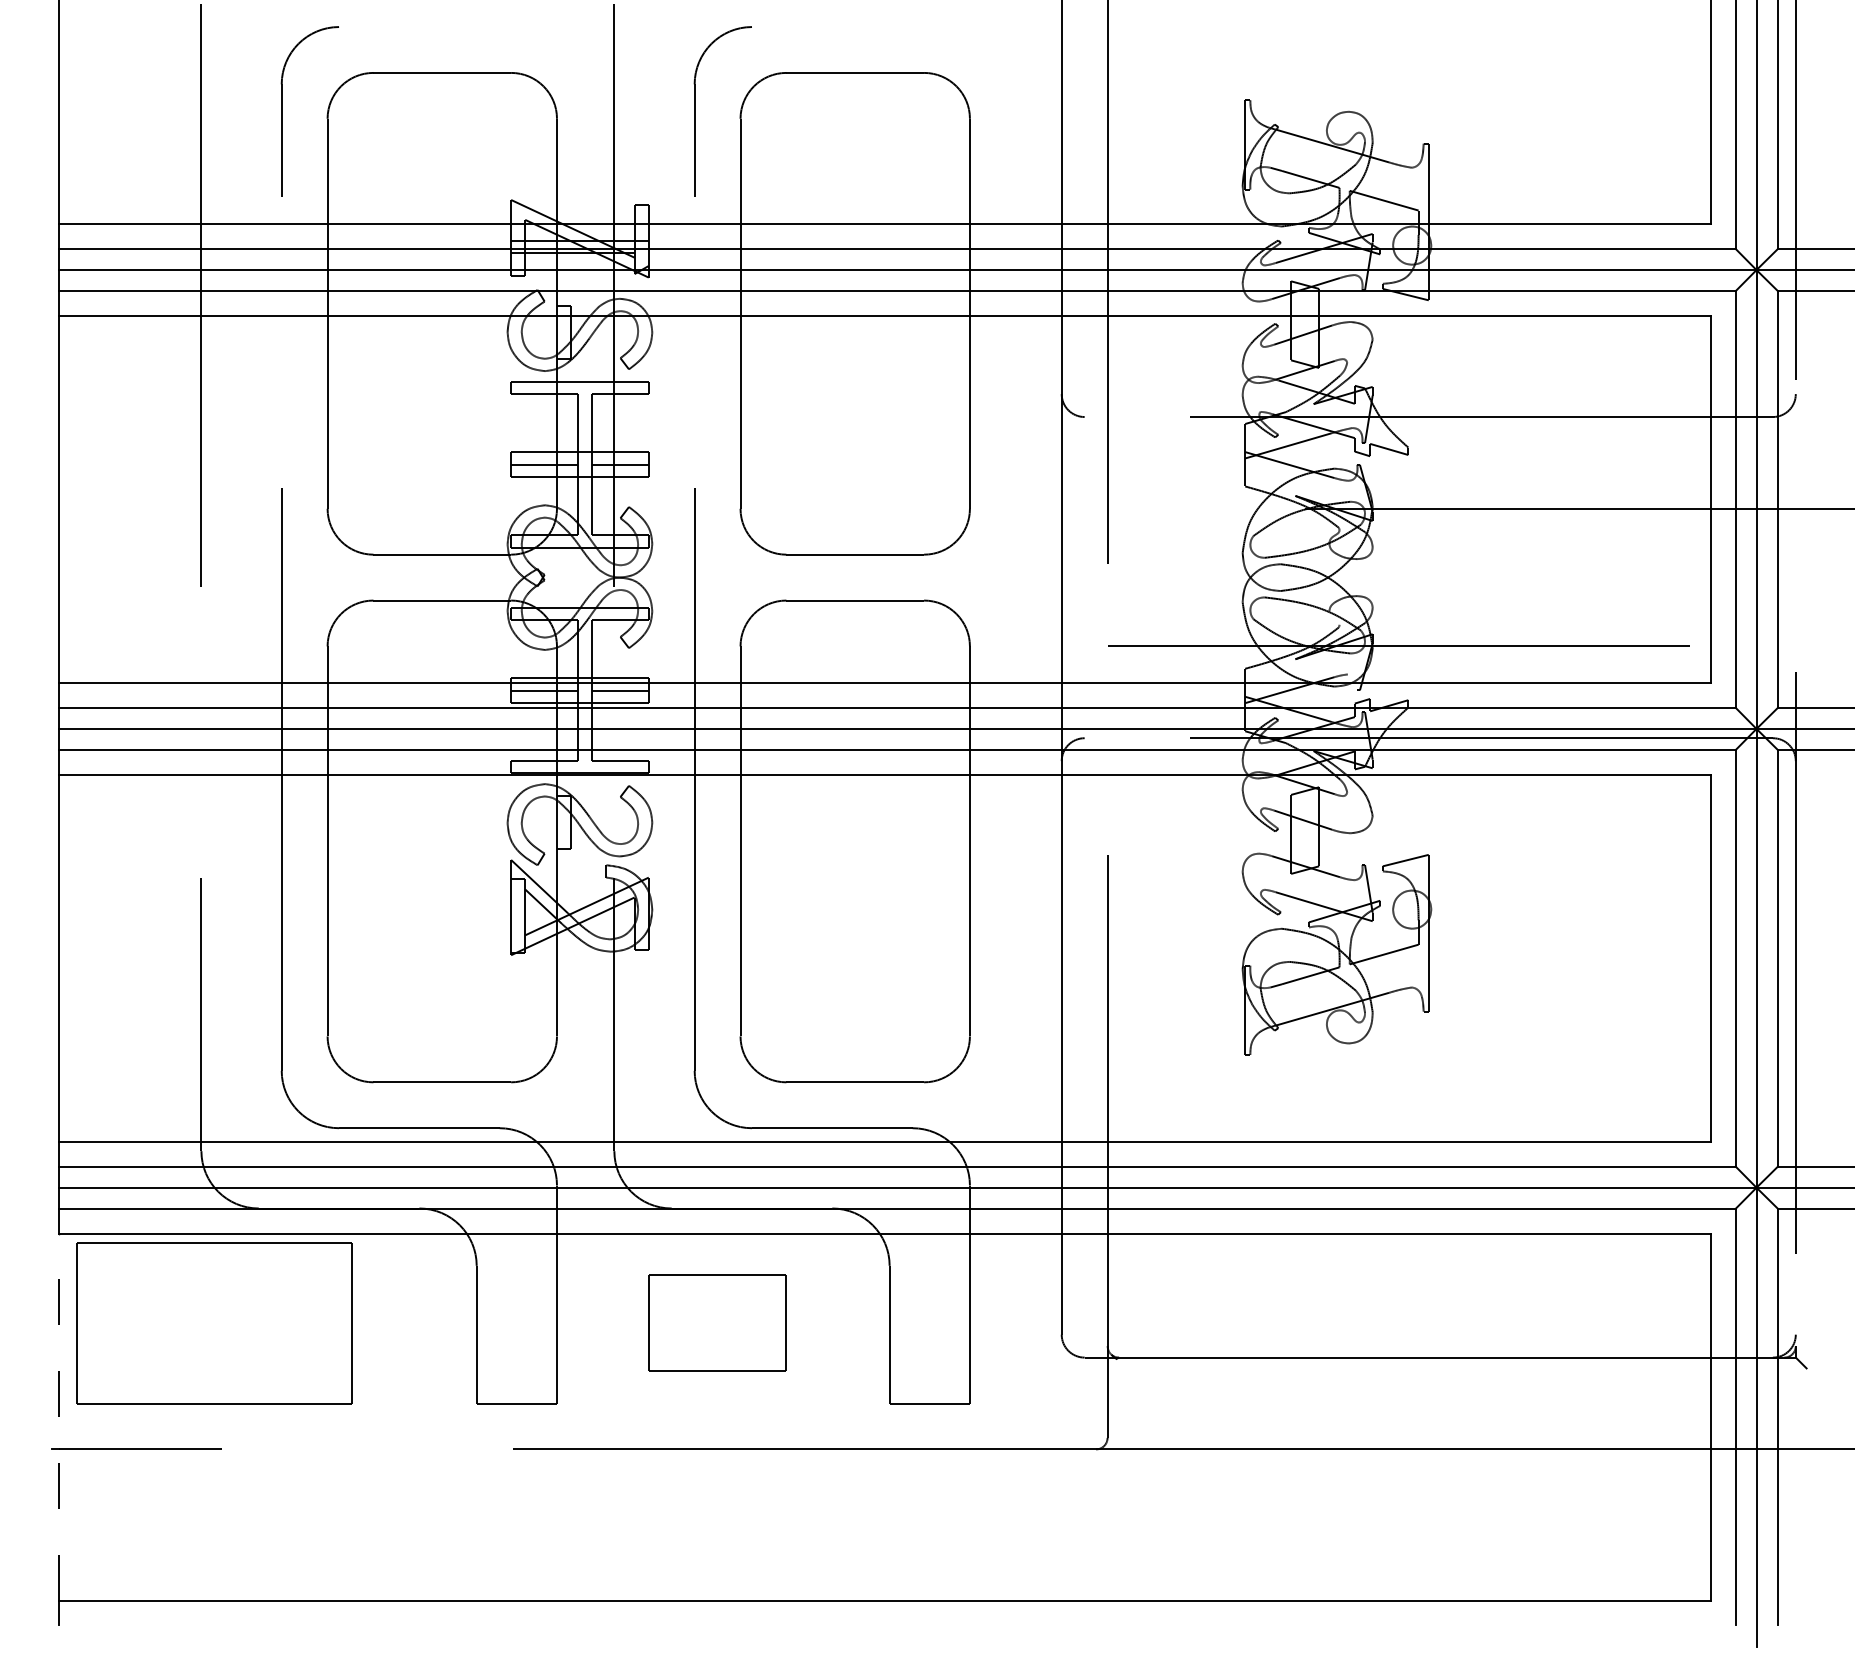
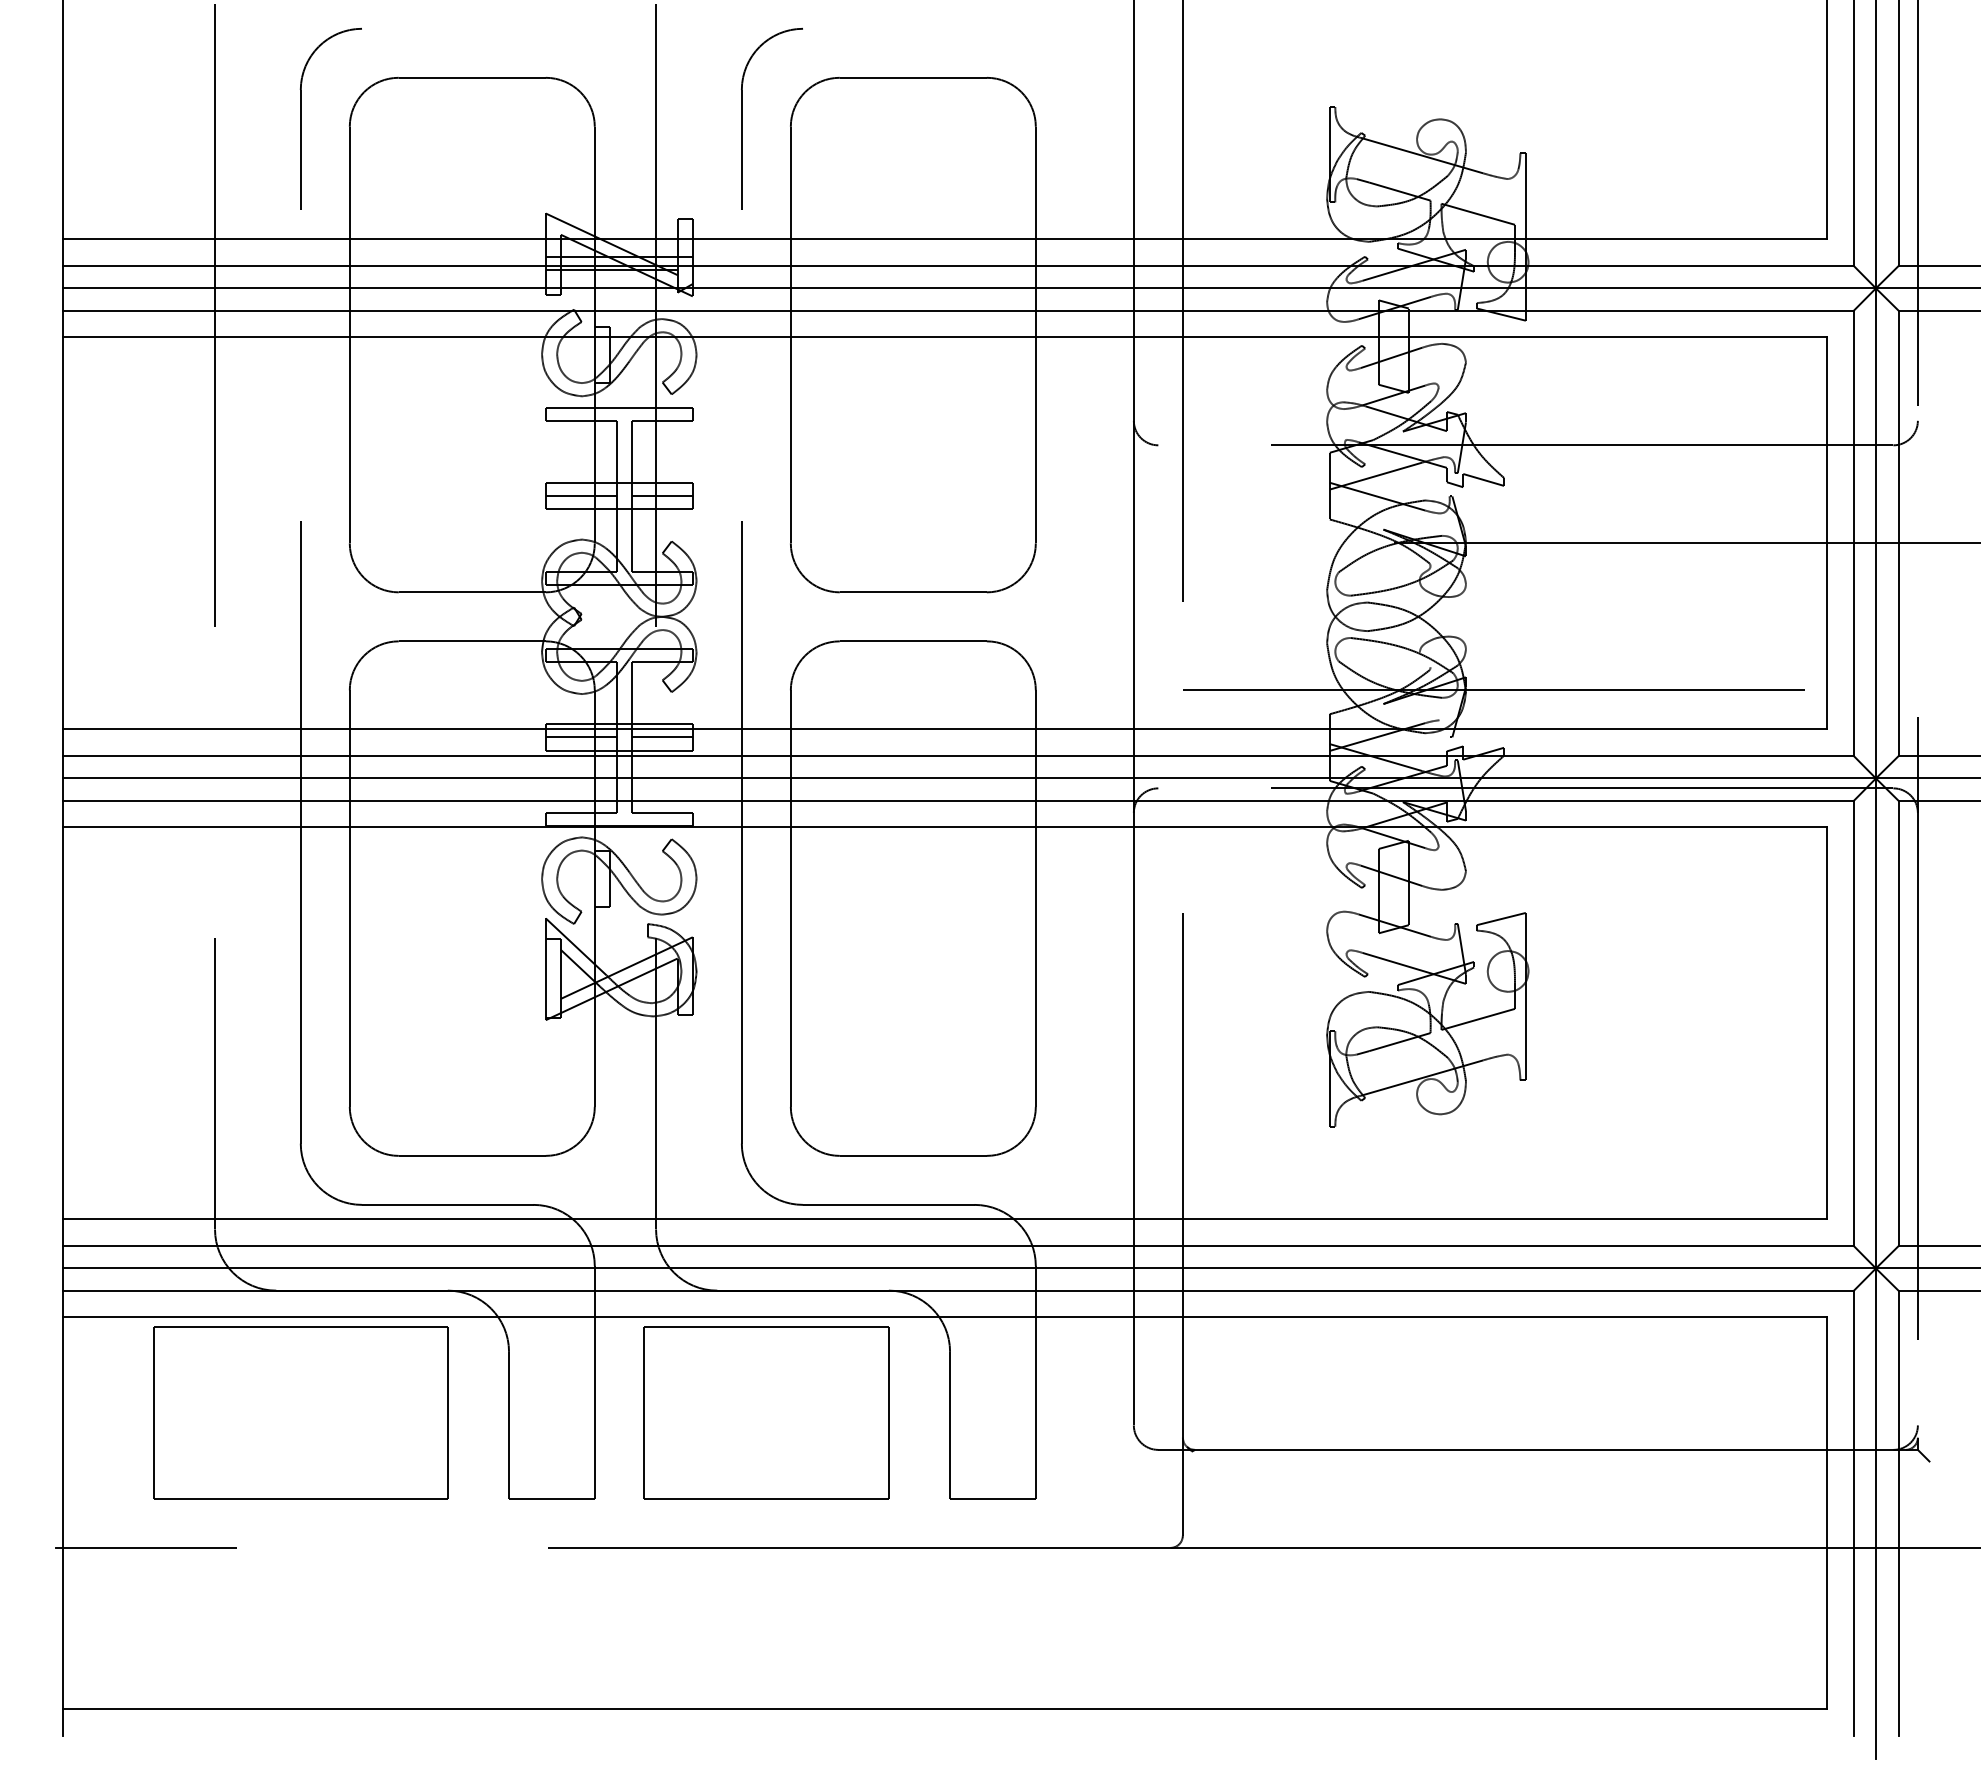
part: (214, 1322) -> (300, 1412), moved
part: (717, 1322) -> (766, 1412), size x1.67
line: (59, 1416) -> (63, 1512), dashed -> solid

